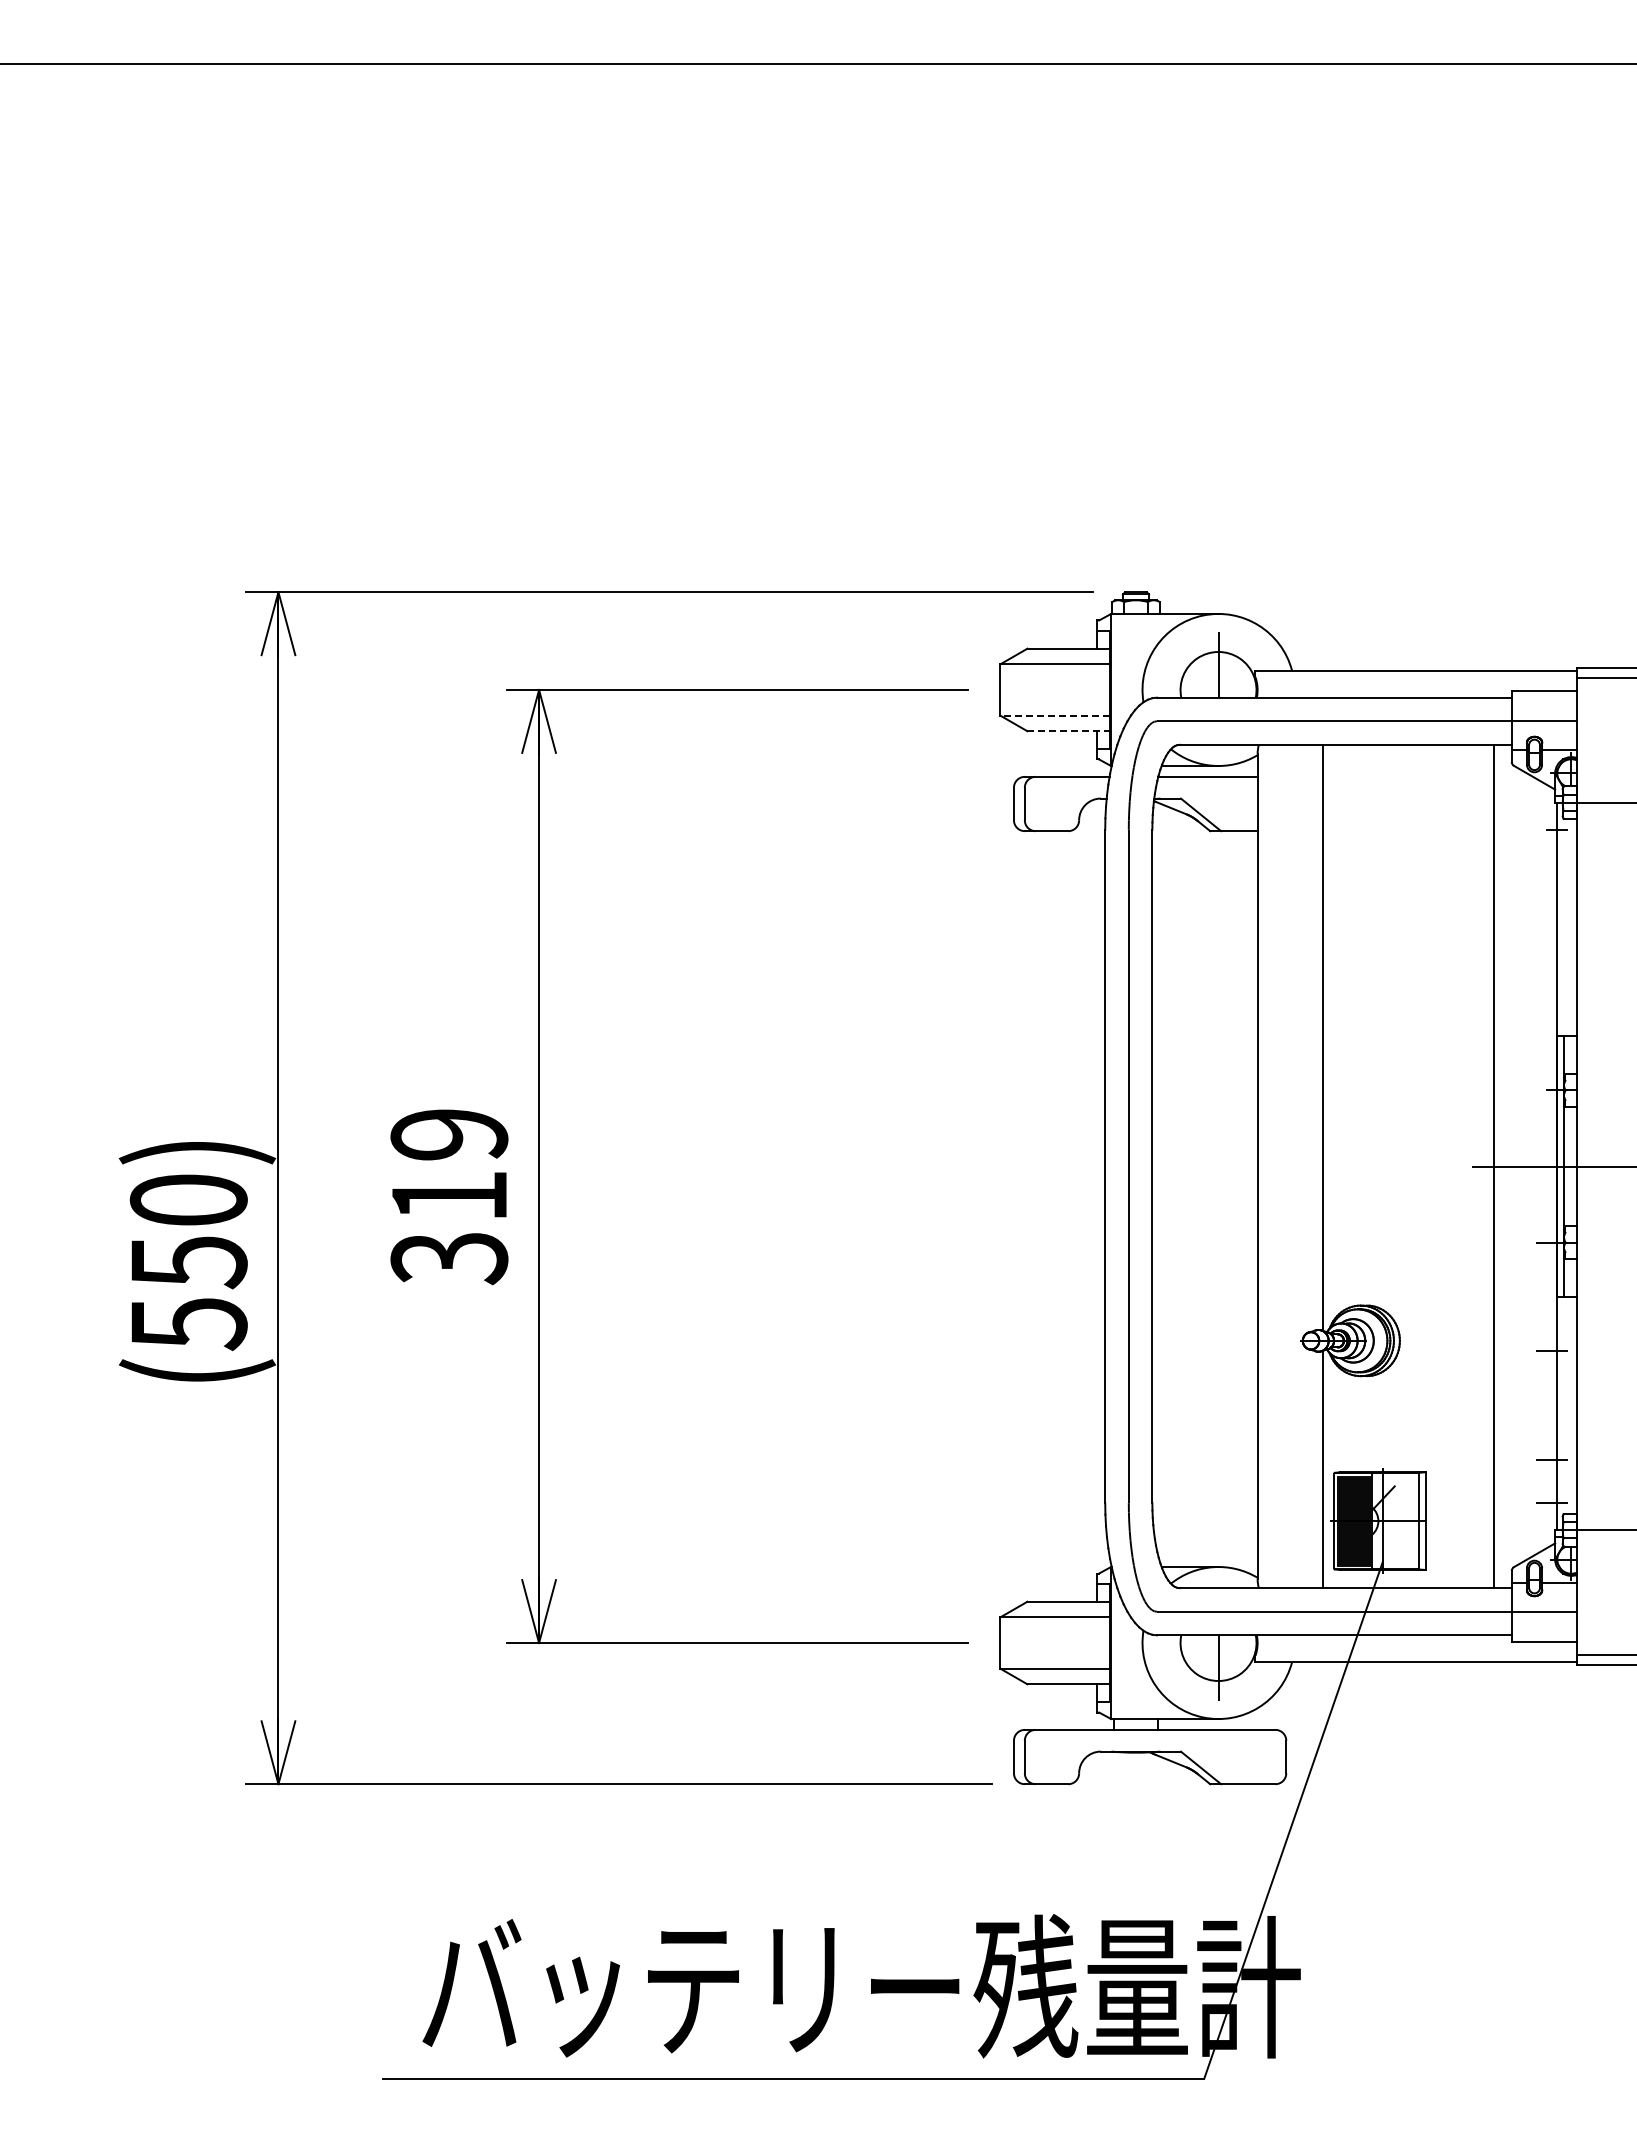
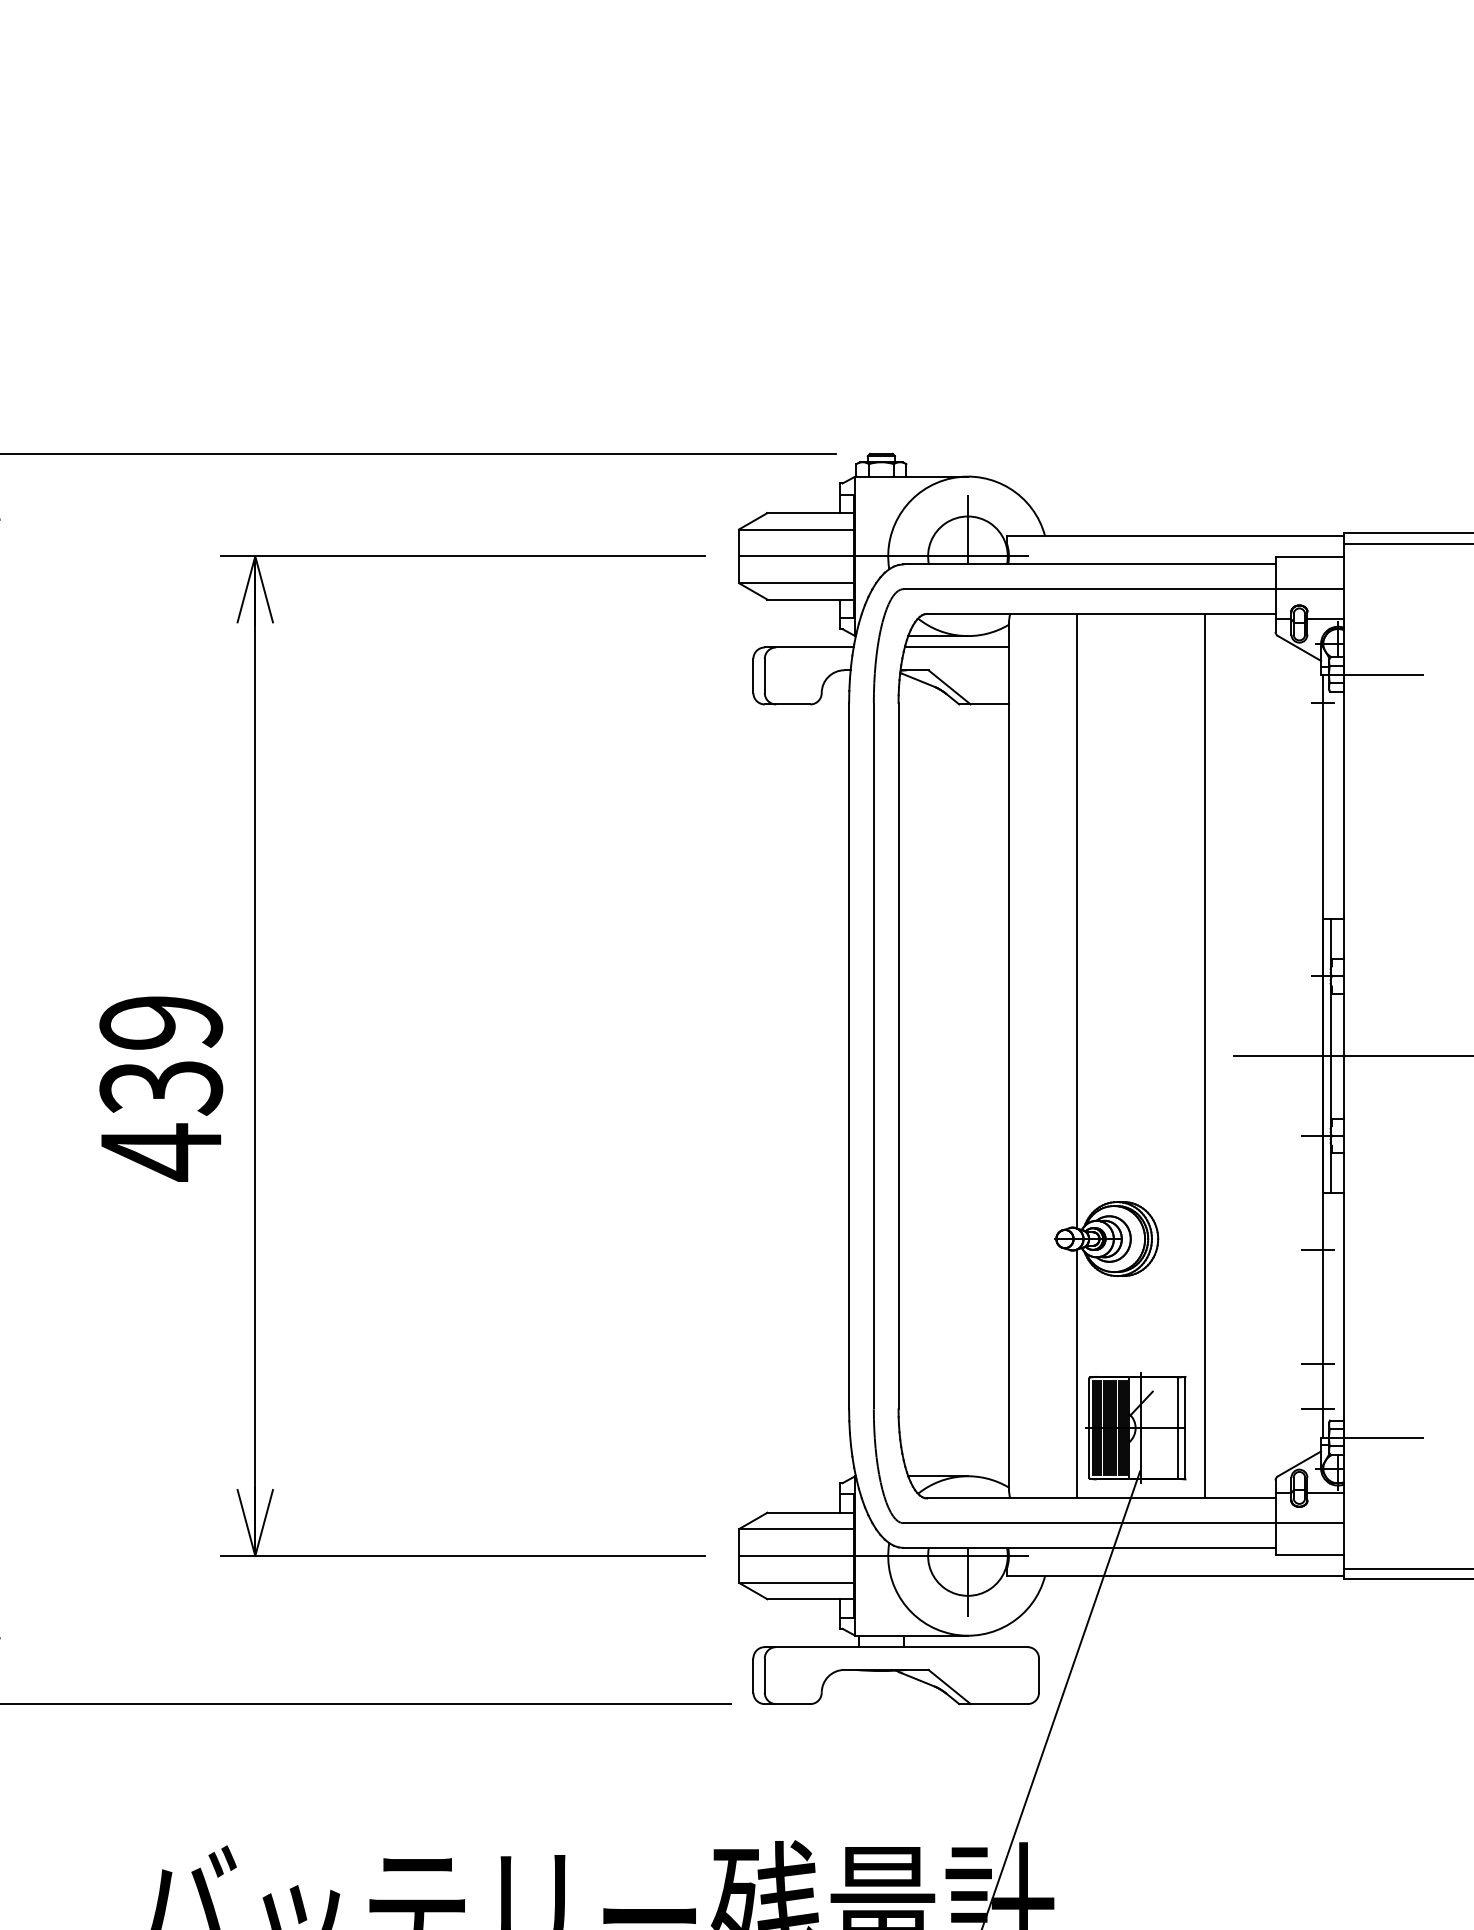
line: (1138, 689) -> (884, 555), added
line: (1055, 715) -> (796, 583), dashed -> solid
line: (1069, 731) -> (811, 599), dashed -> solid
line: (1494, 1166) -> (1204, 1056), moved
text: (449, 1228) -> (161, 1121), 319 -> 439
line: (1138, 1643) -> (884, 1556), added

